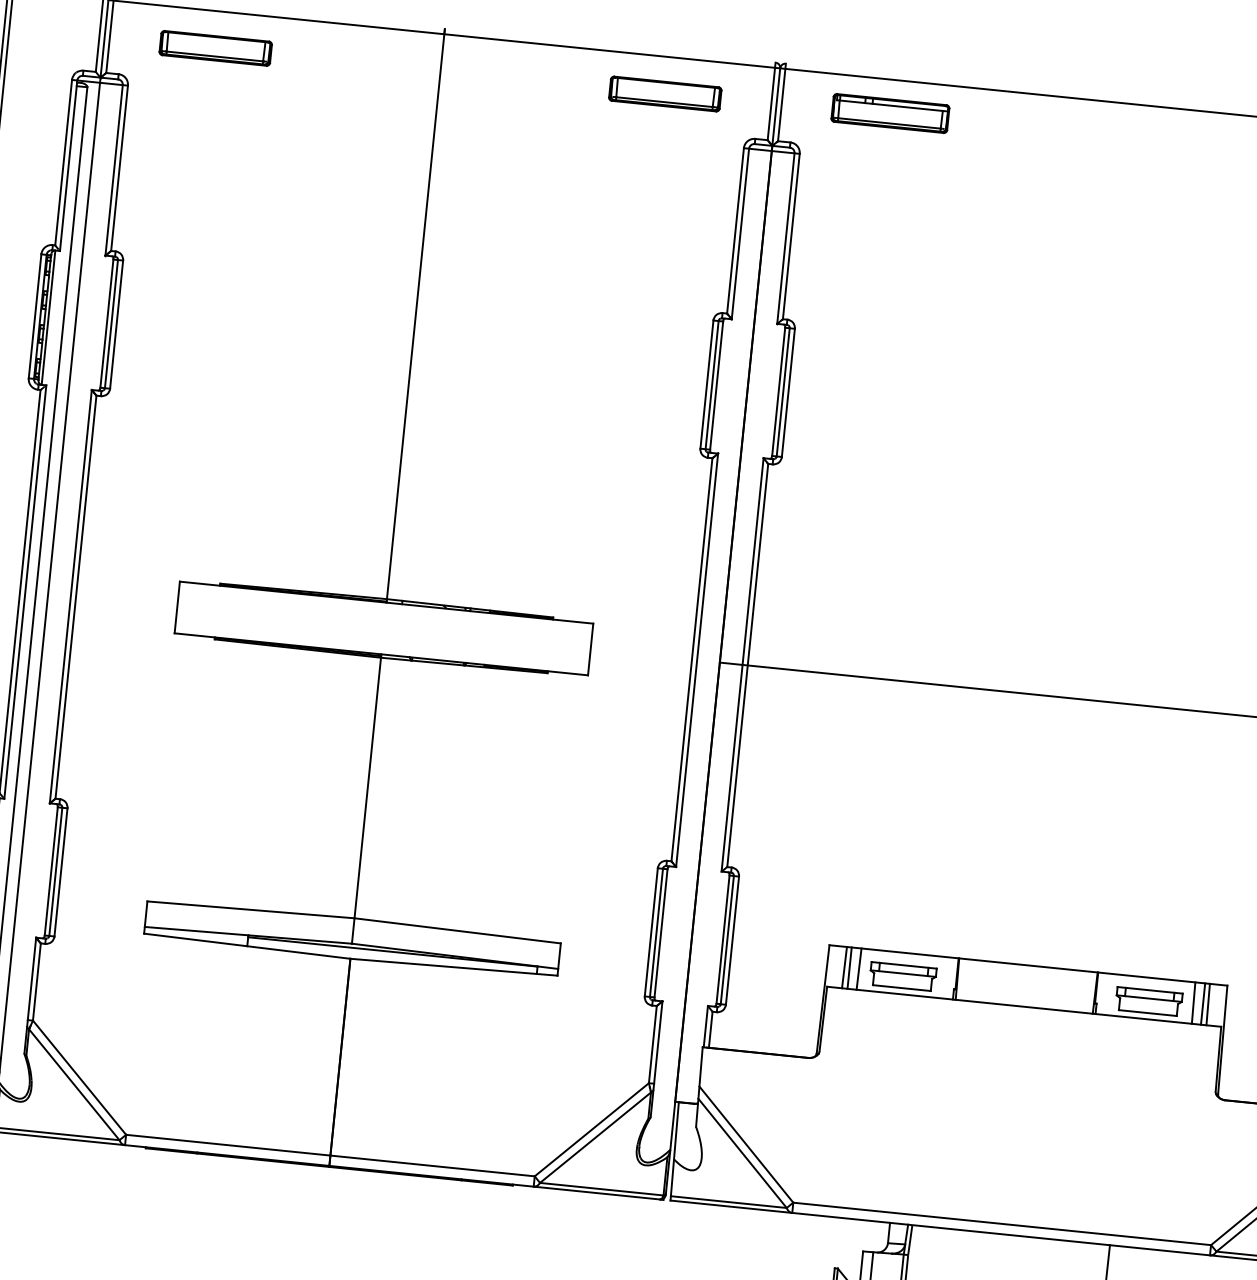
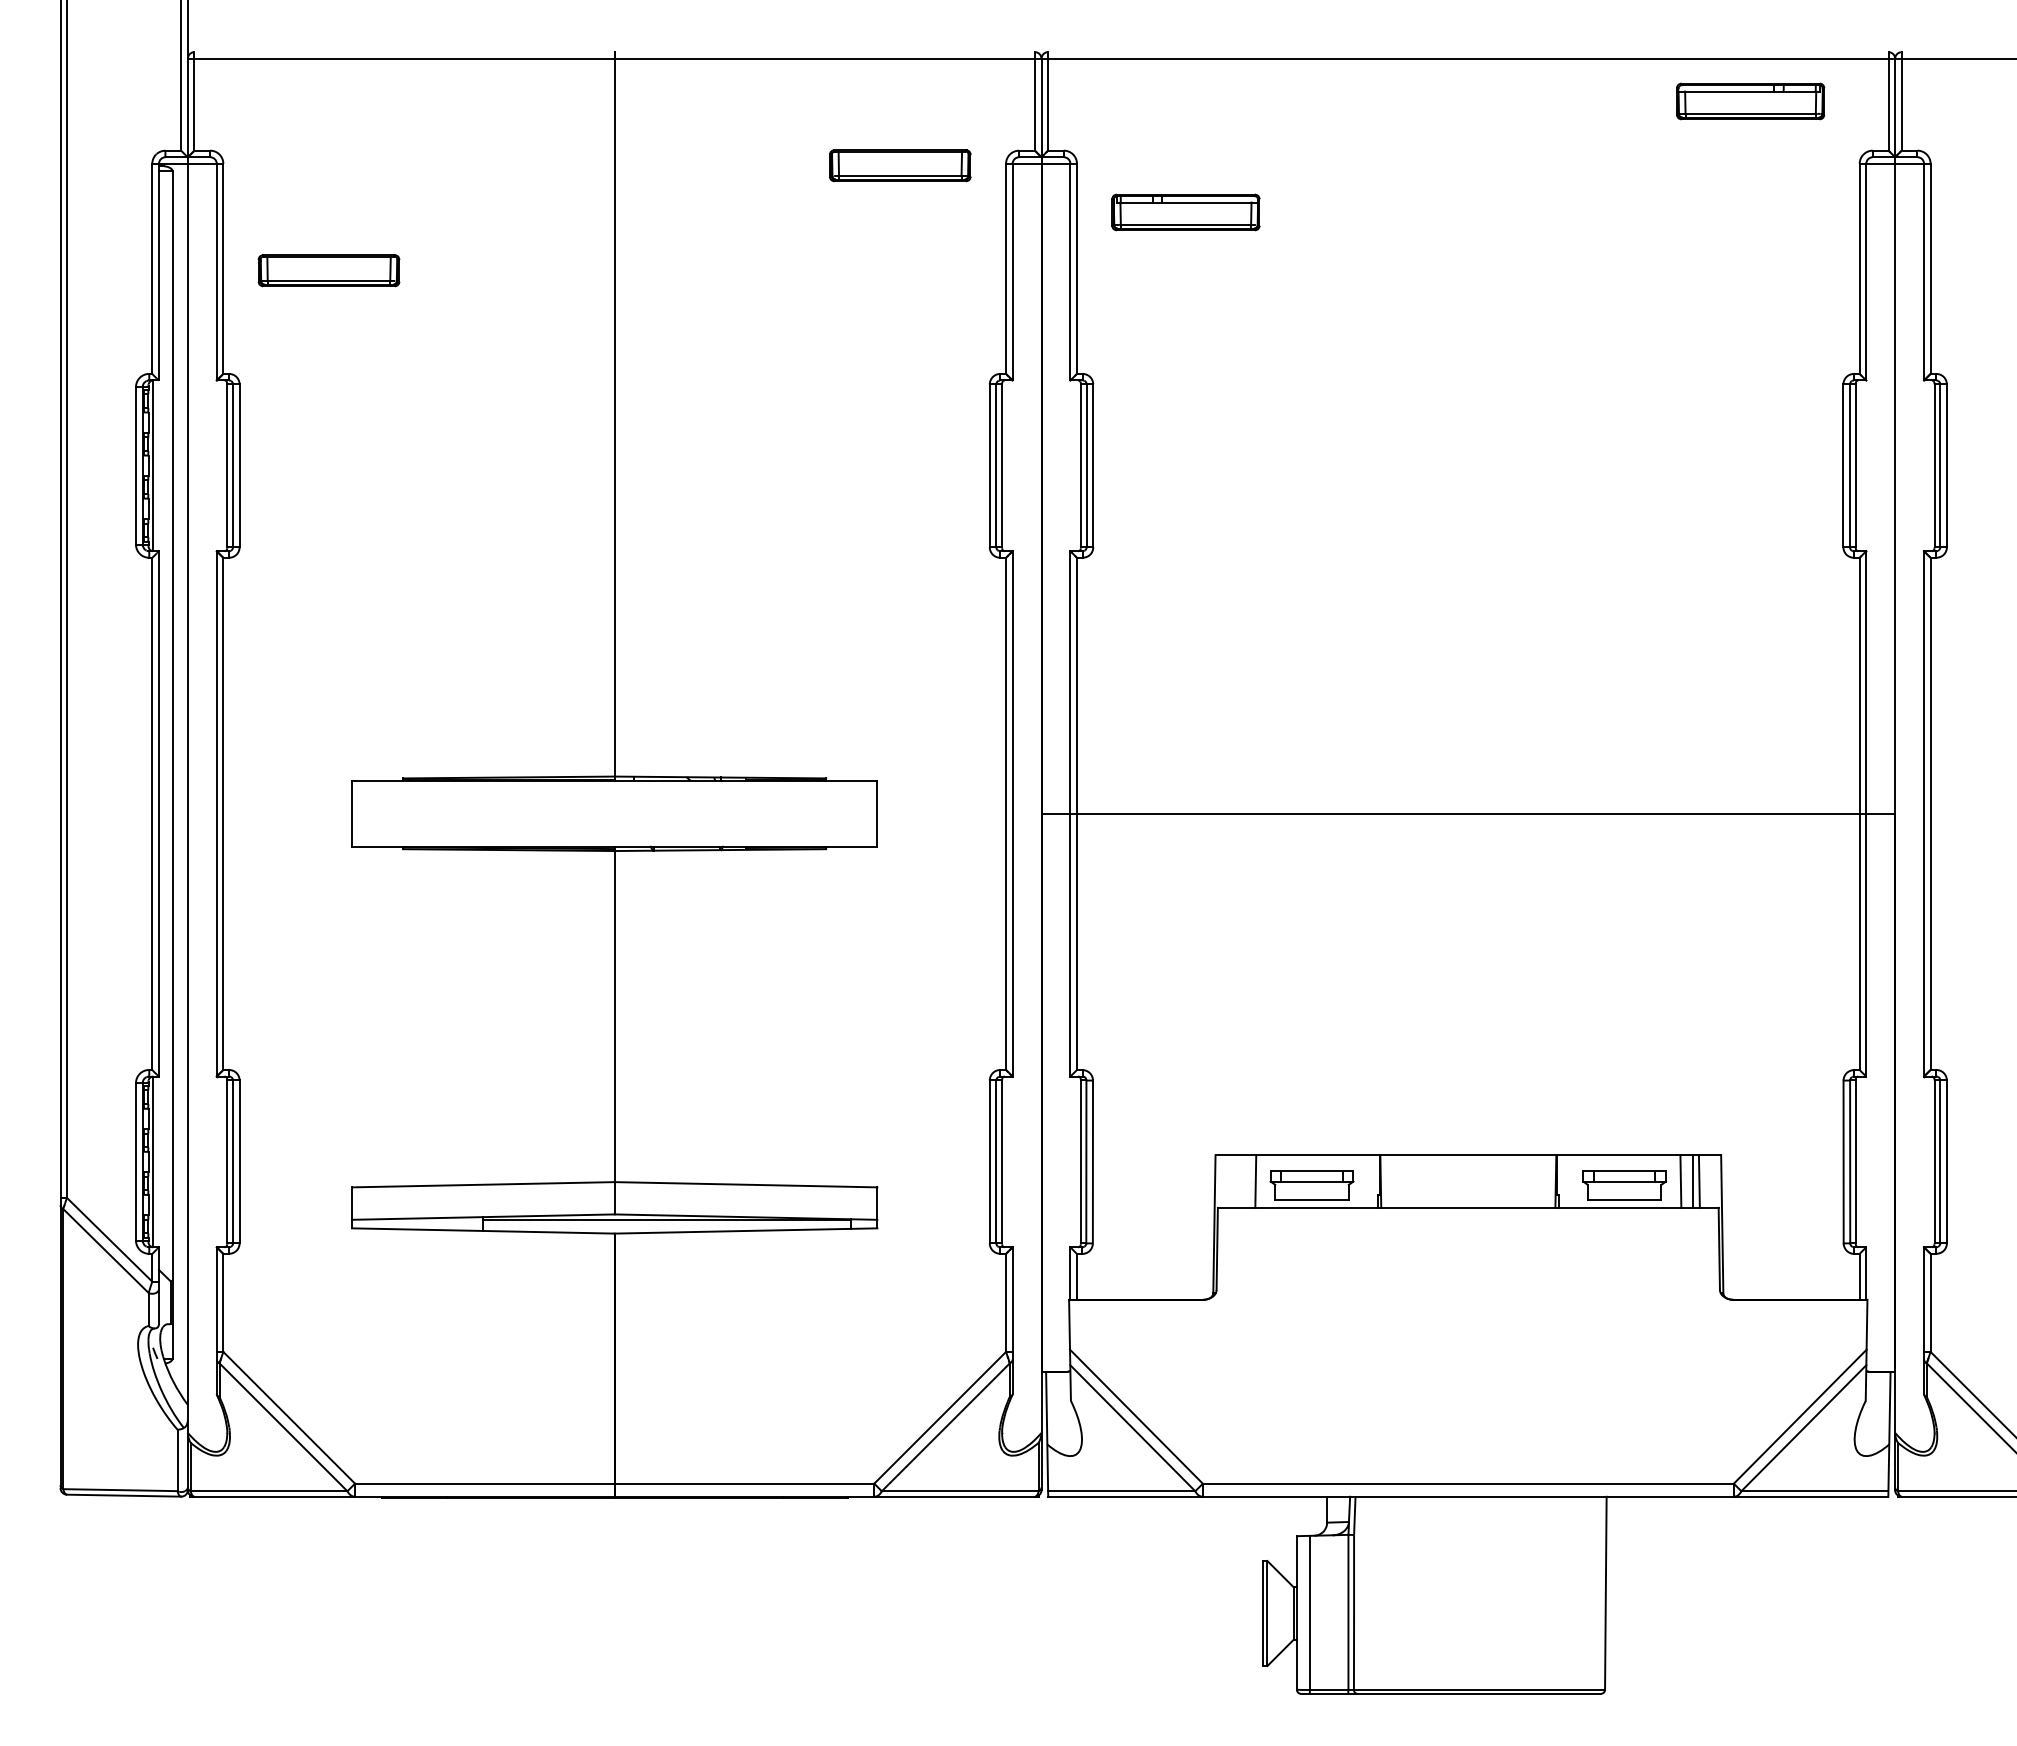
part: (215, 48) -> (328, 270), moved
part: (665, 93) -> (900, 165), moved
part: (890, 113) -> (1185, 212), moved
line: (843, 967) -> (1236, 1181), removed
line: (849, 968) -> (1243, 1181), removed

